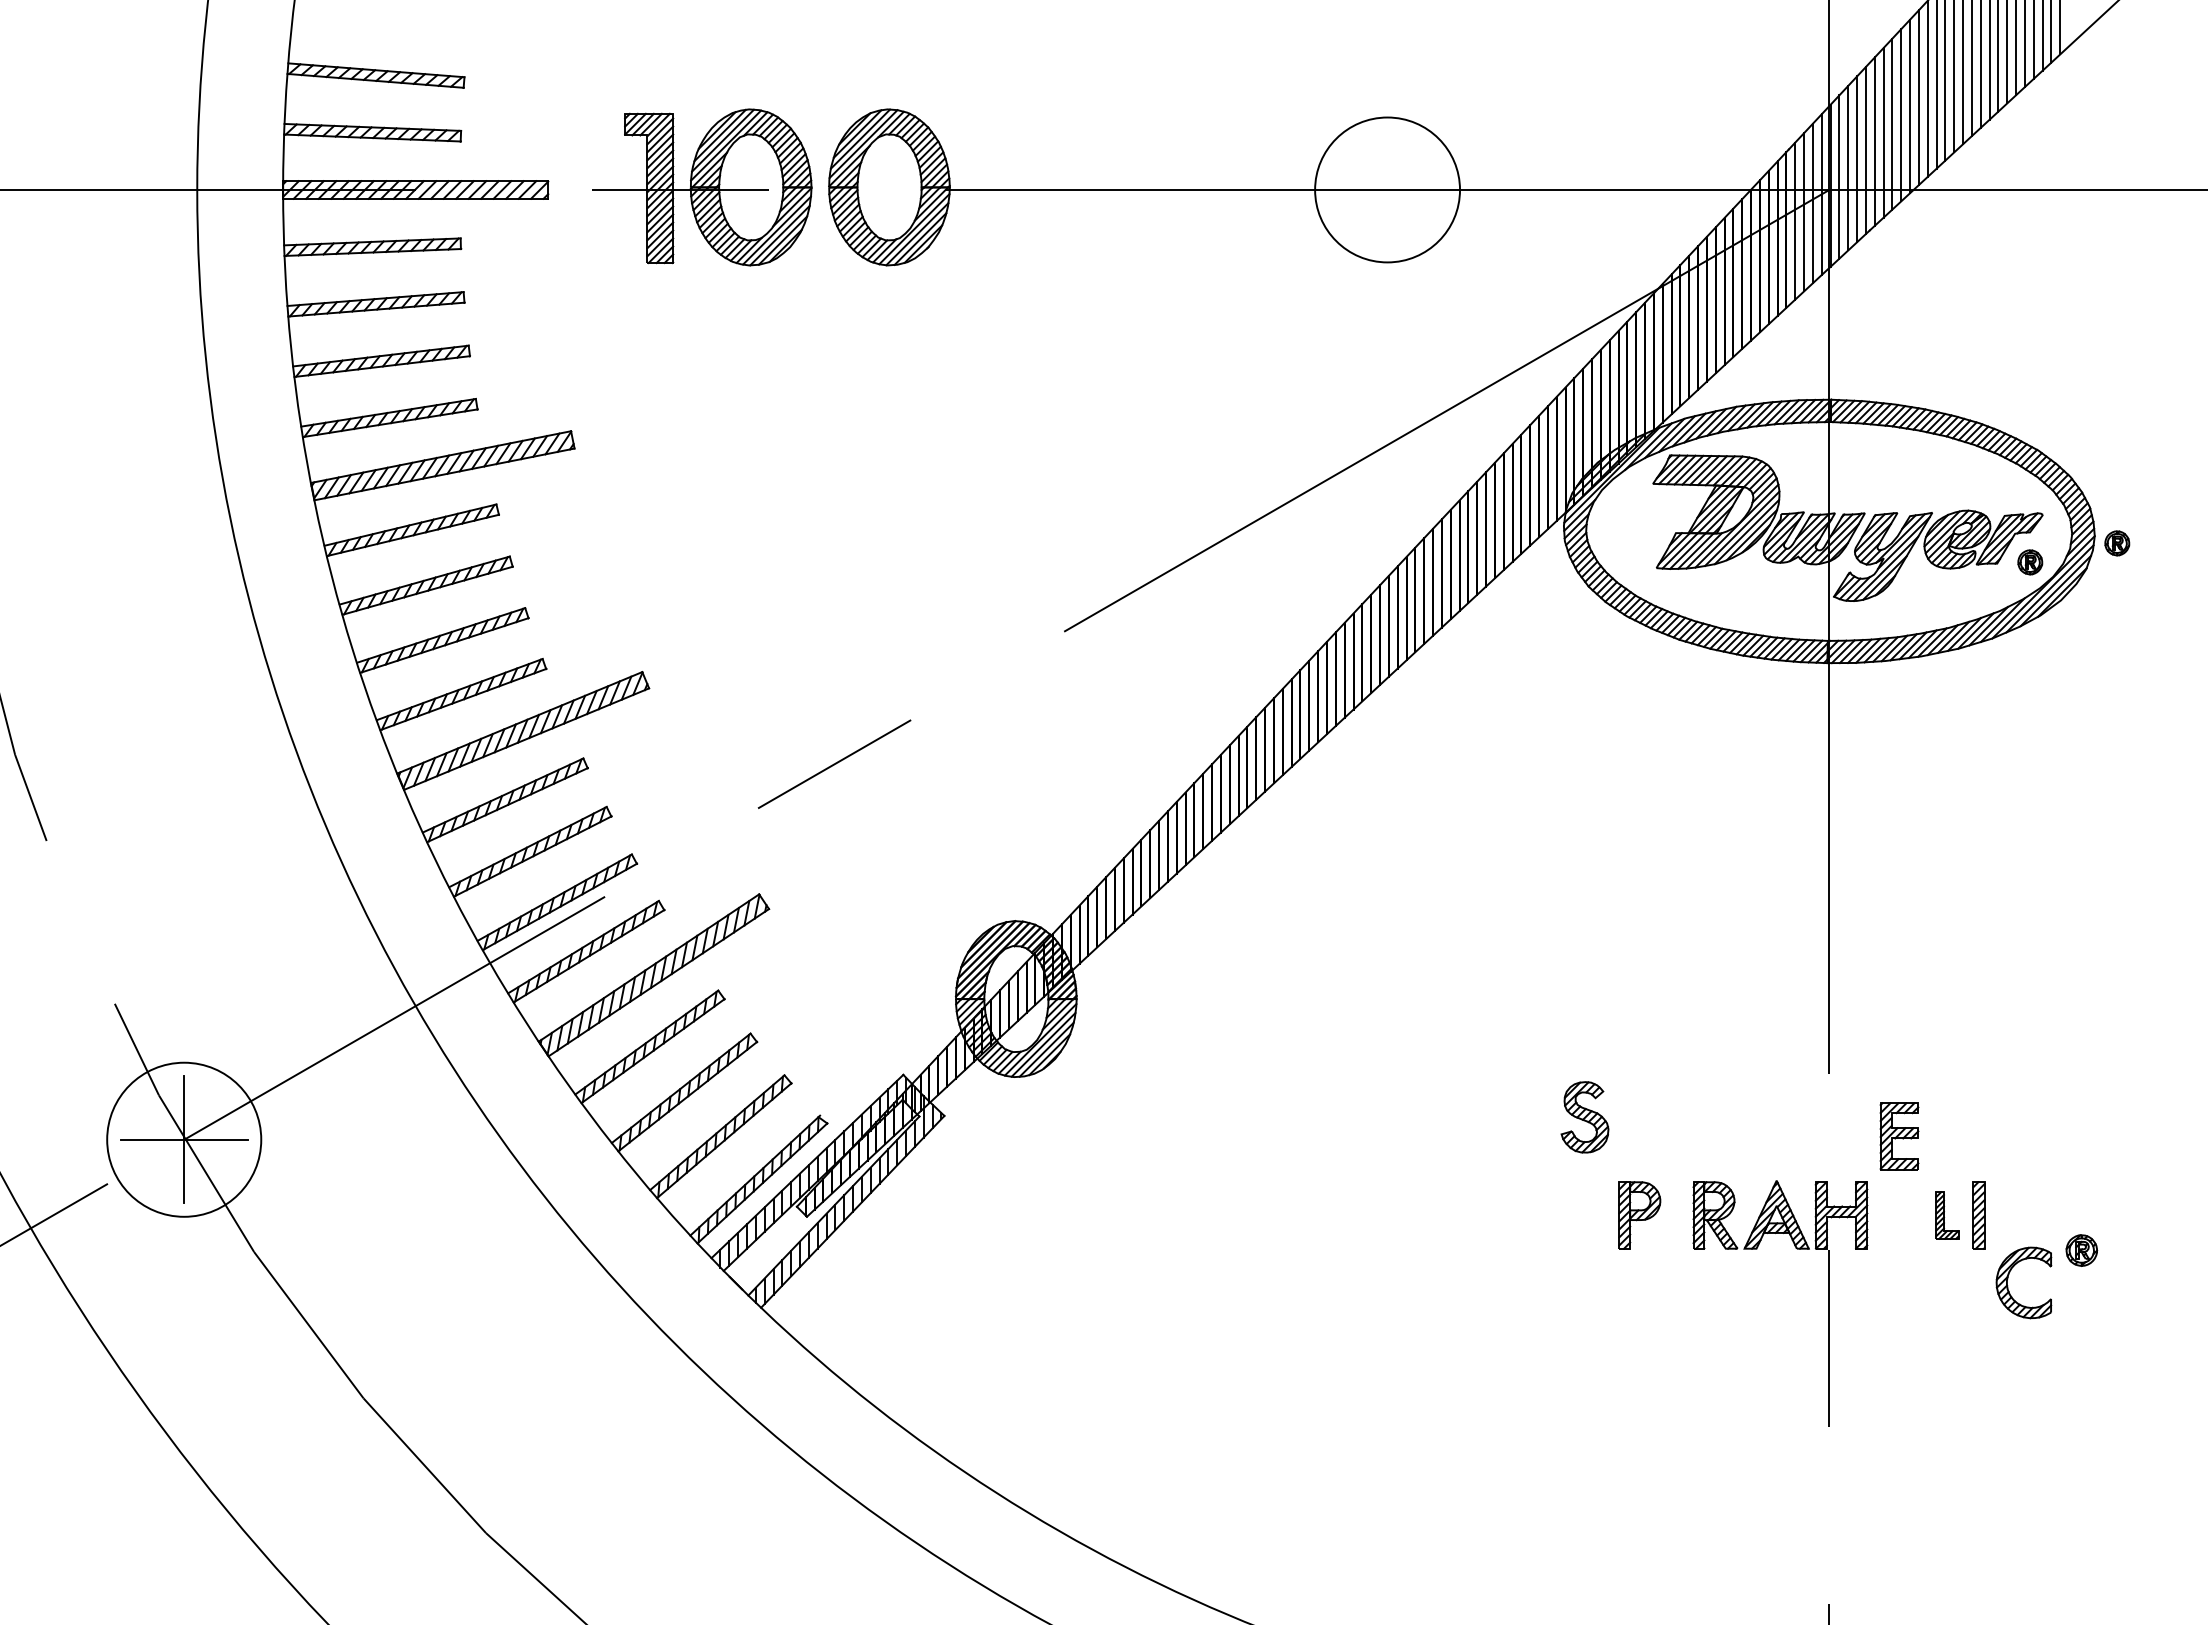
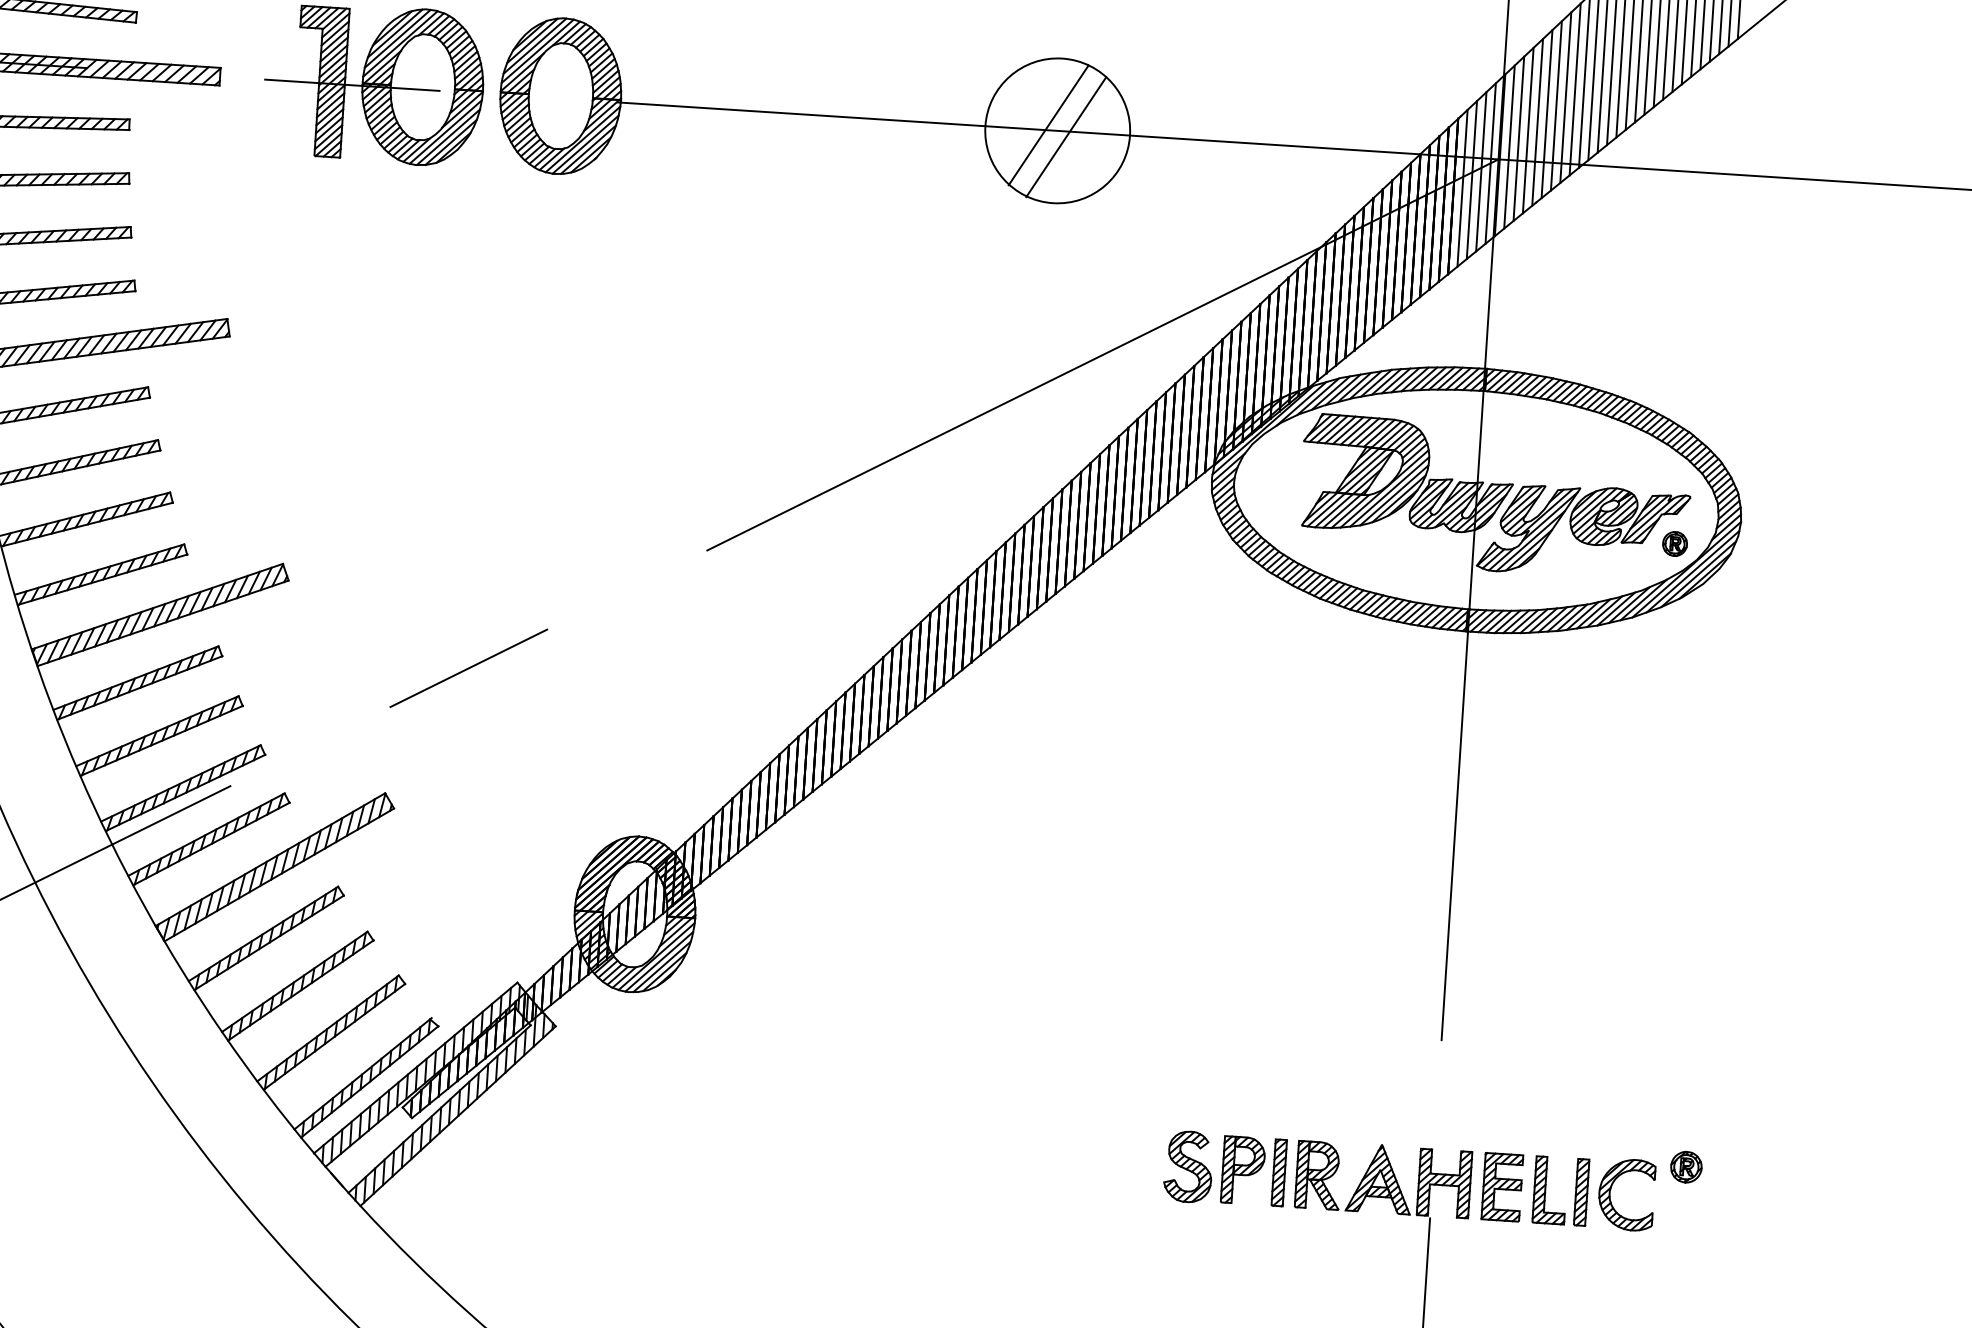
line: (1378, 184) -> (1049, 124), added
line: (1396, 195) -> (1066, 136), added
part: (2117, 543) -> (1763, 530), removed
part: (1584, 1117) -> (1188, 1166), moved
part: (1899, 1136) -> (1502, 1187), moved
part: (1675, 1215) -> (1278, 1172), added
part: (1947, 1215) -> (1550, 1190), size x1.43
part: (2081, 1250) -> (1686, 1167), moved
part: (2008, 1279) -> (1611, 1190), moved

